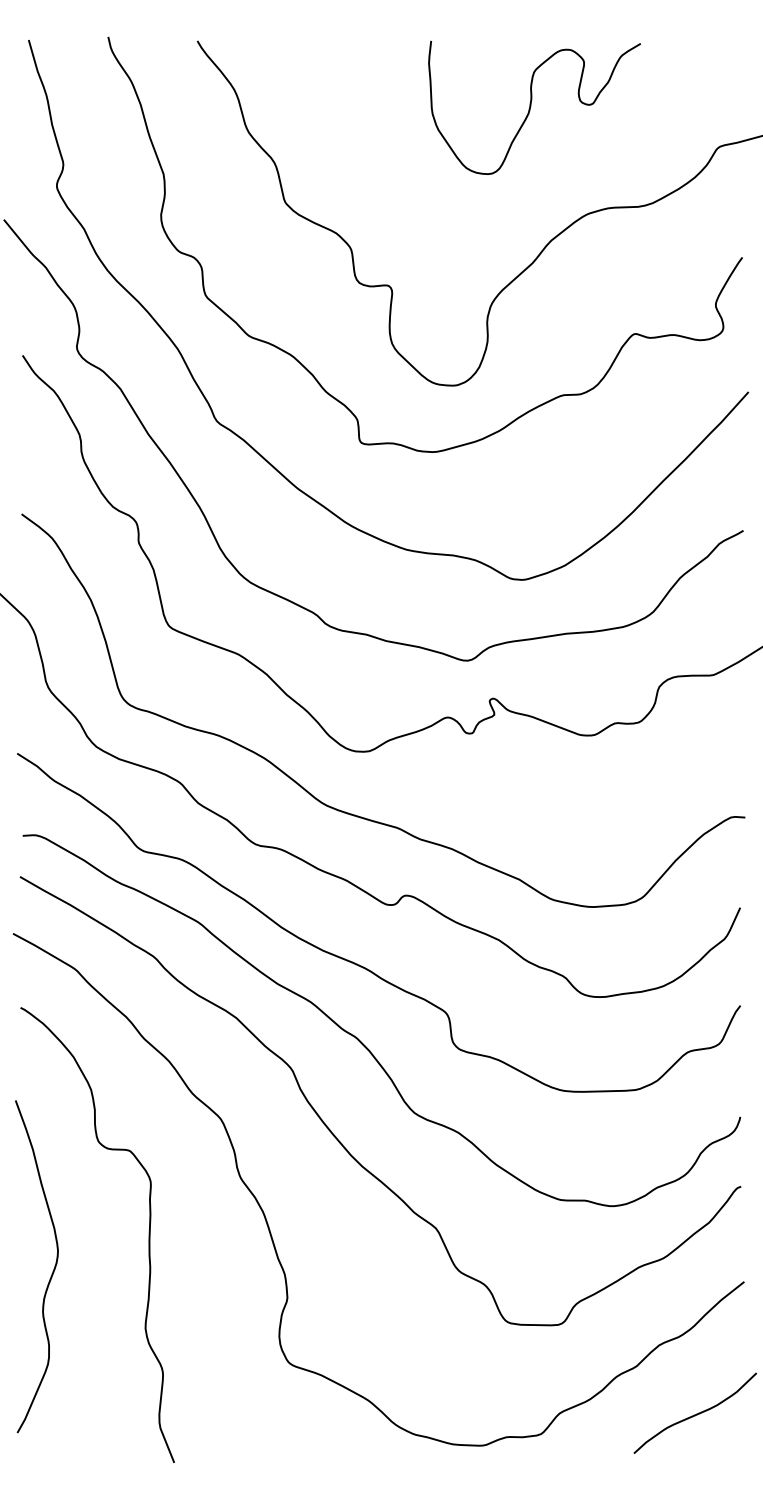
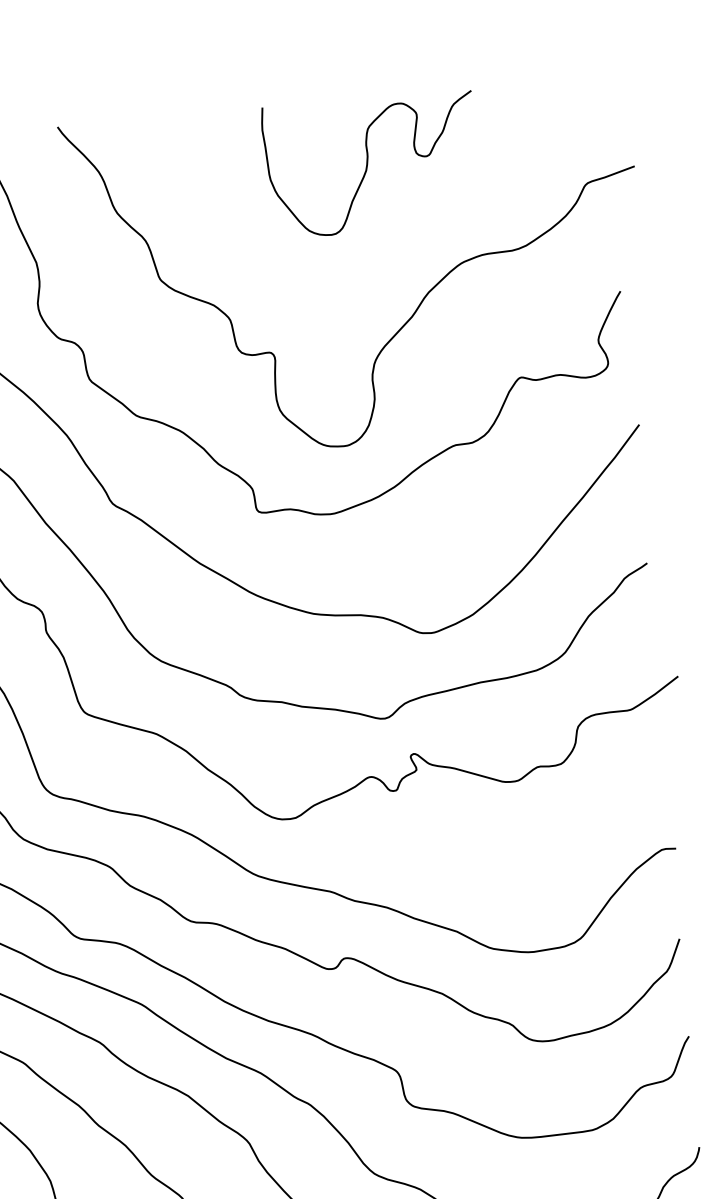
curve: (531, 106) -> (368, 163), moved

